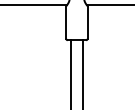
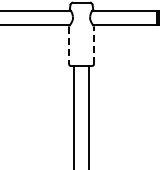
line: (65, 22) -> (68, 45), solid -> dashed
line: (88, 22) -> (94, 45), solid -> dashed

